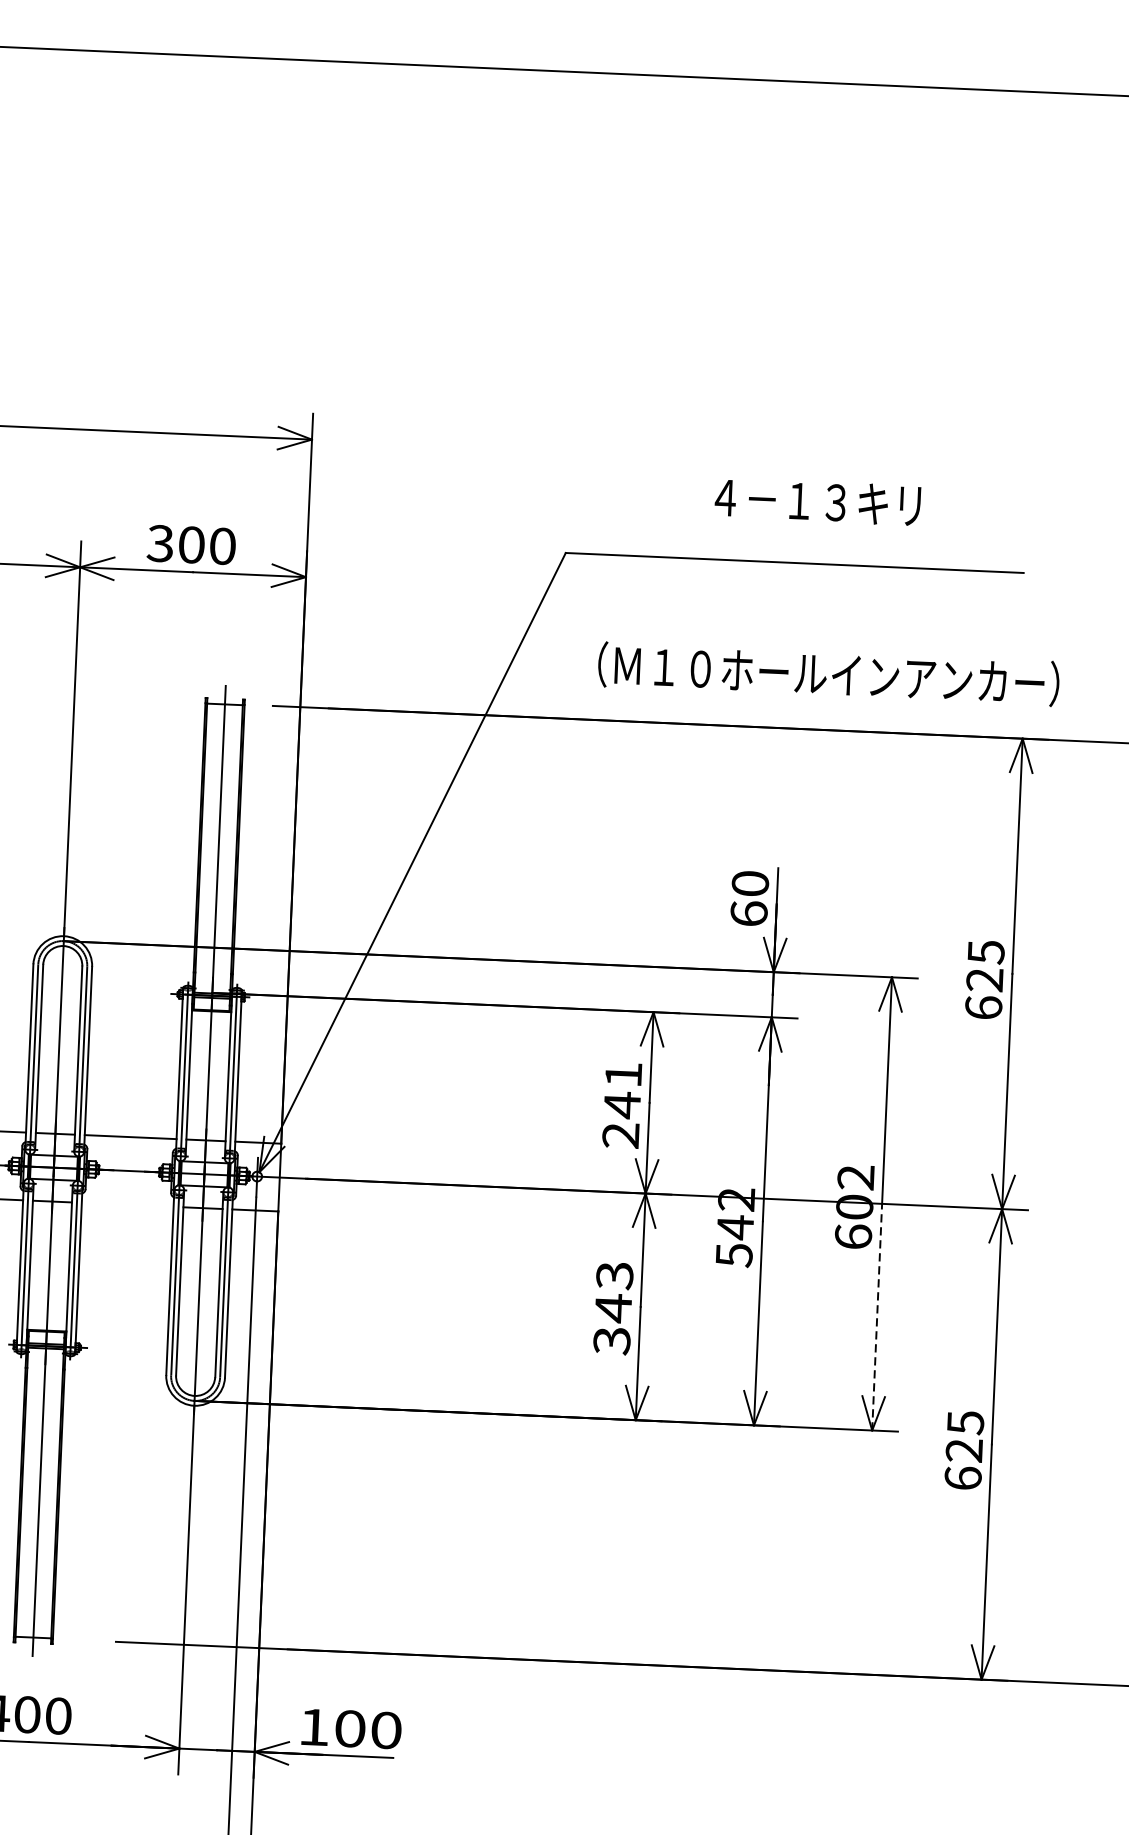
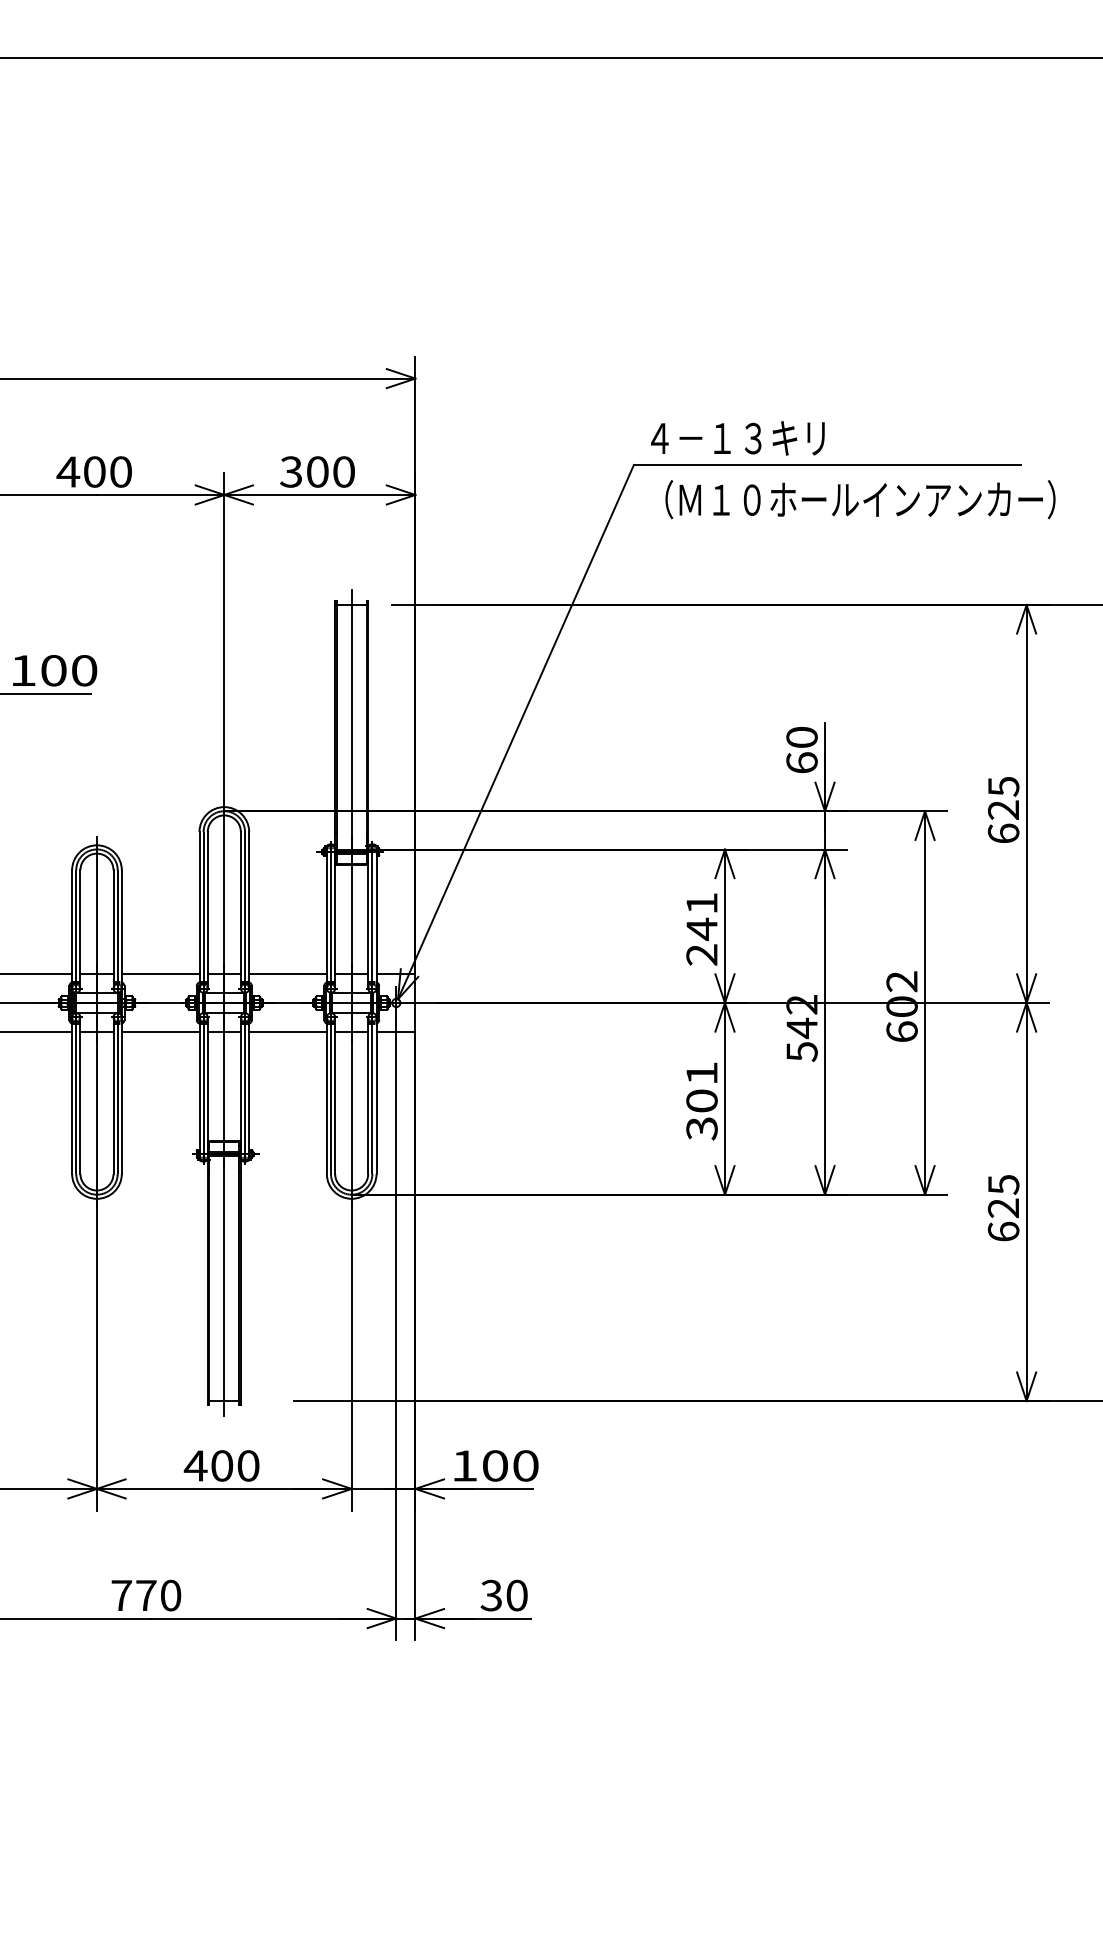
text: (817, 501) -> (737, 438), moved
text: (828, 674) -> (860, 499), moved
line: (127, 1204) -> (287, 1031), added
text: (613, 1292) -> (701, 1087), 343 -> 301
line: (877, 1316) -> (925, 1098), dashed -> solid

